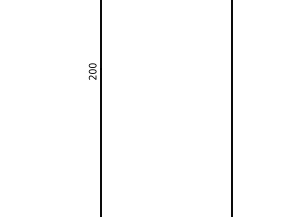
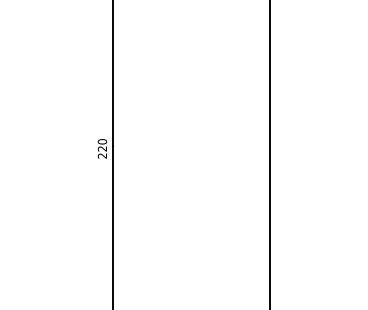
text: (92, 71) -> (102, 148), 200 -> 220

